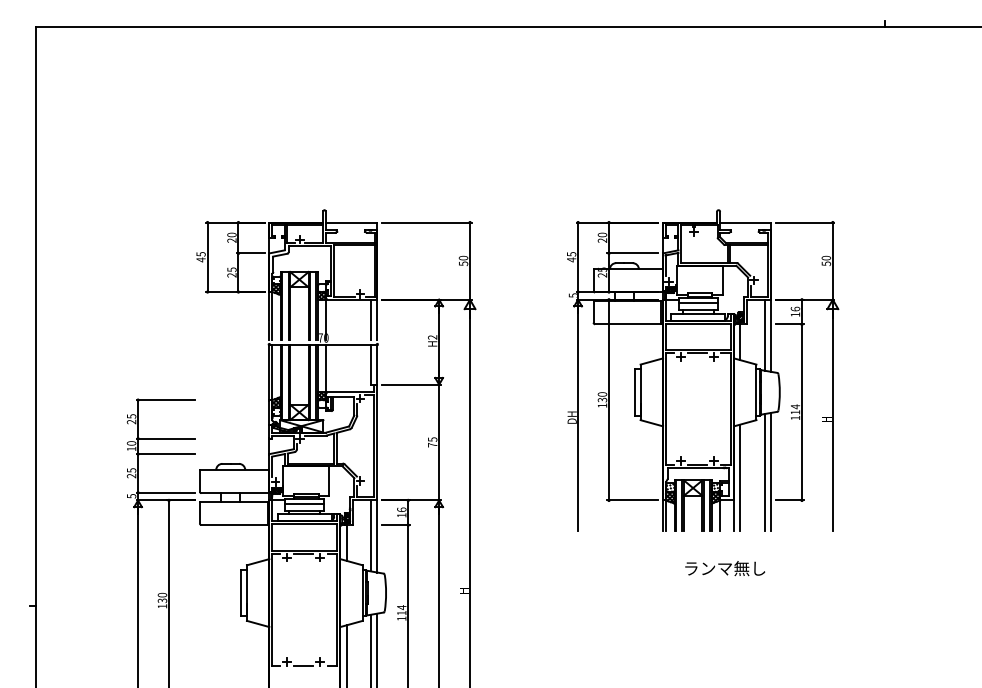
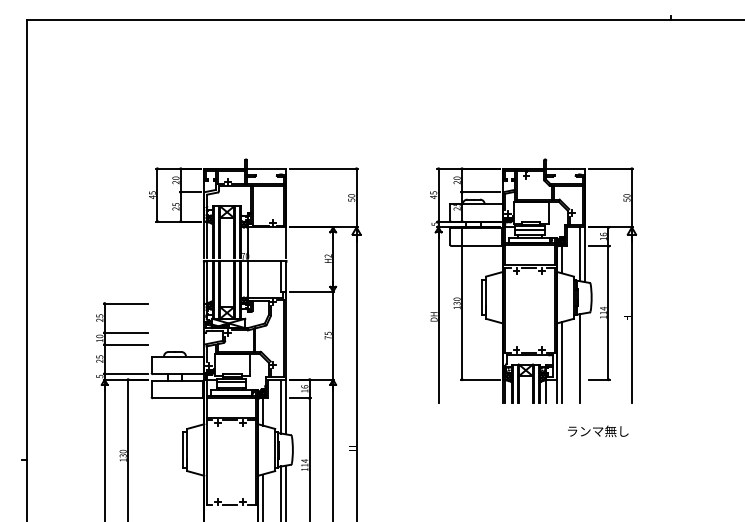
line: (371, 319) -> (281, 242), removed
line: (771, 472) -> (585, 358), removed
text: (725, 567) -> (598, 430), moved

